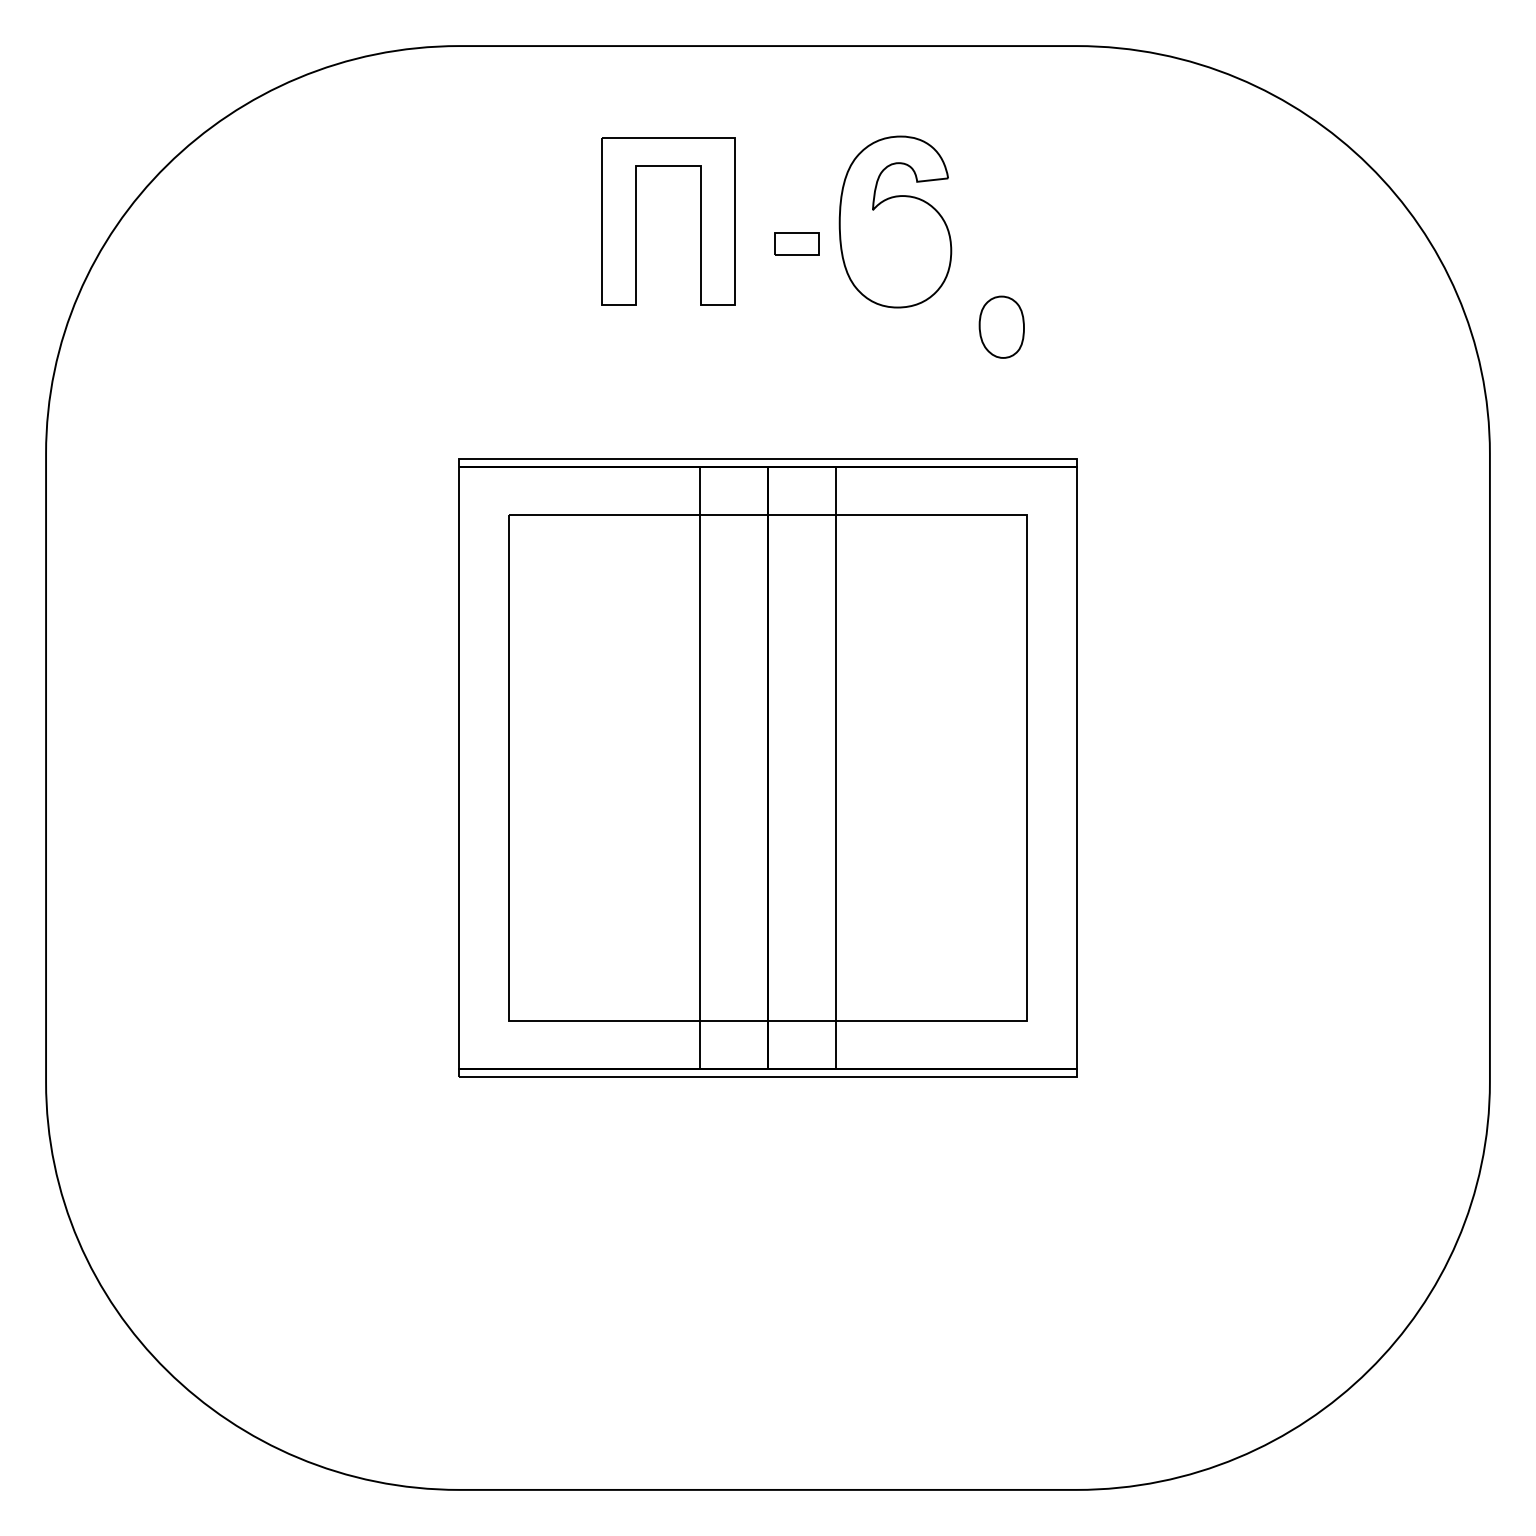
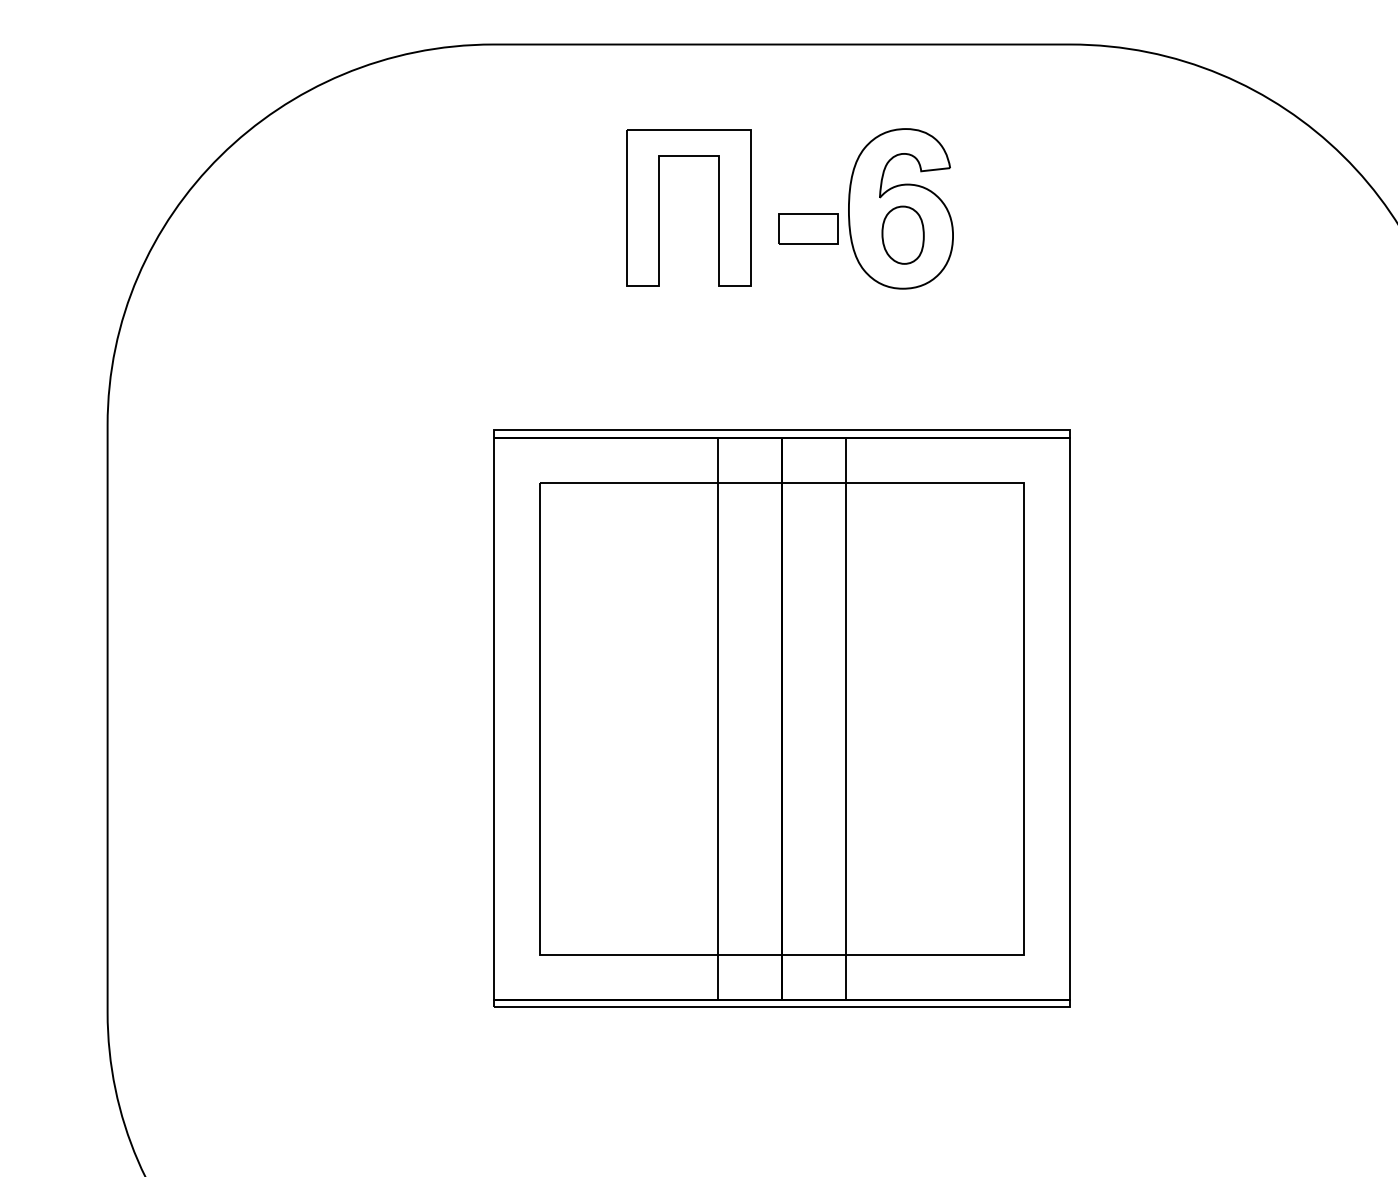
part: (796, 243) -> (808, 228), size x1.43
part: (1001, 326) -> (902, 234), moved

